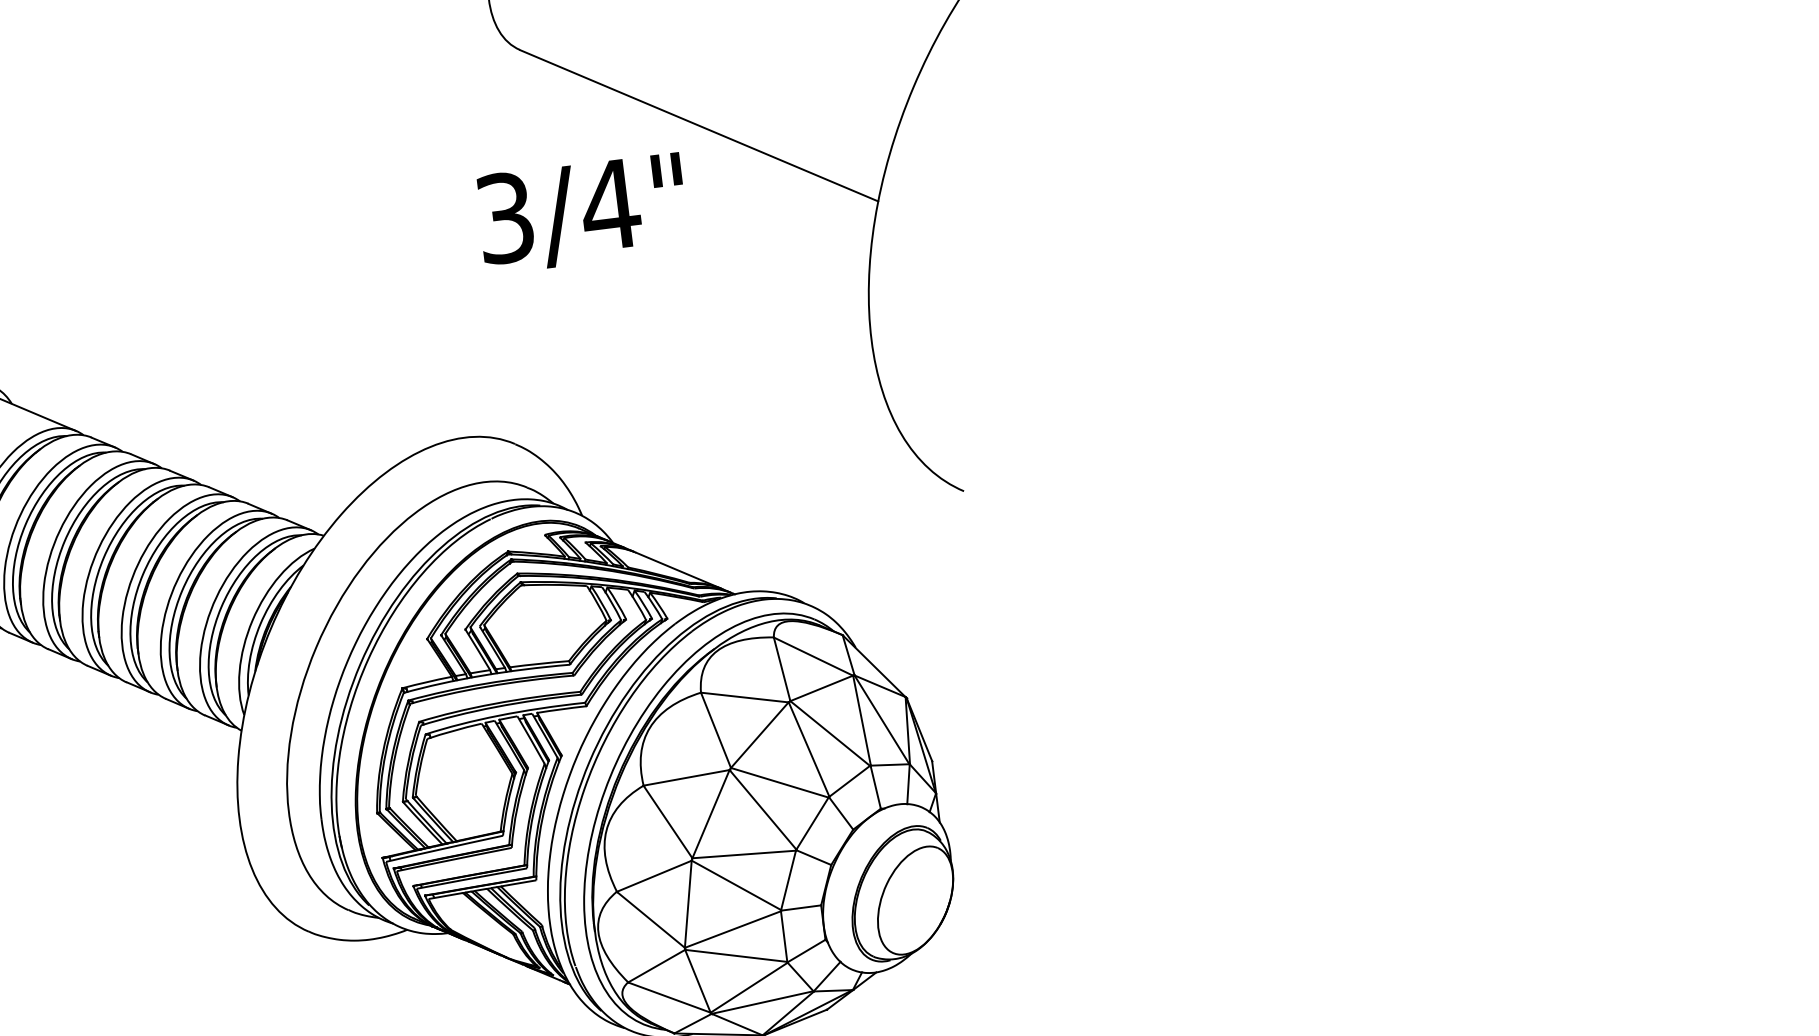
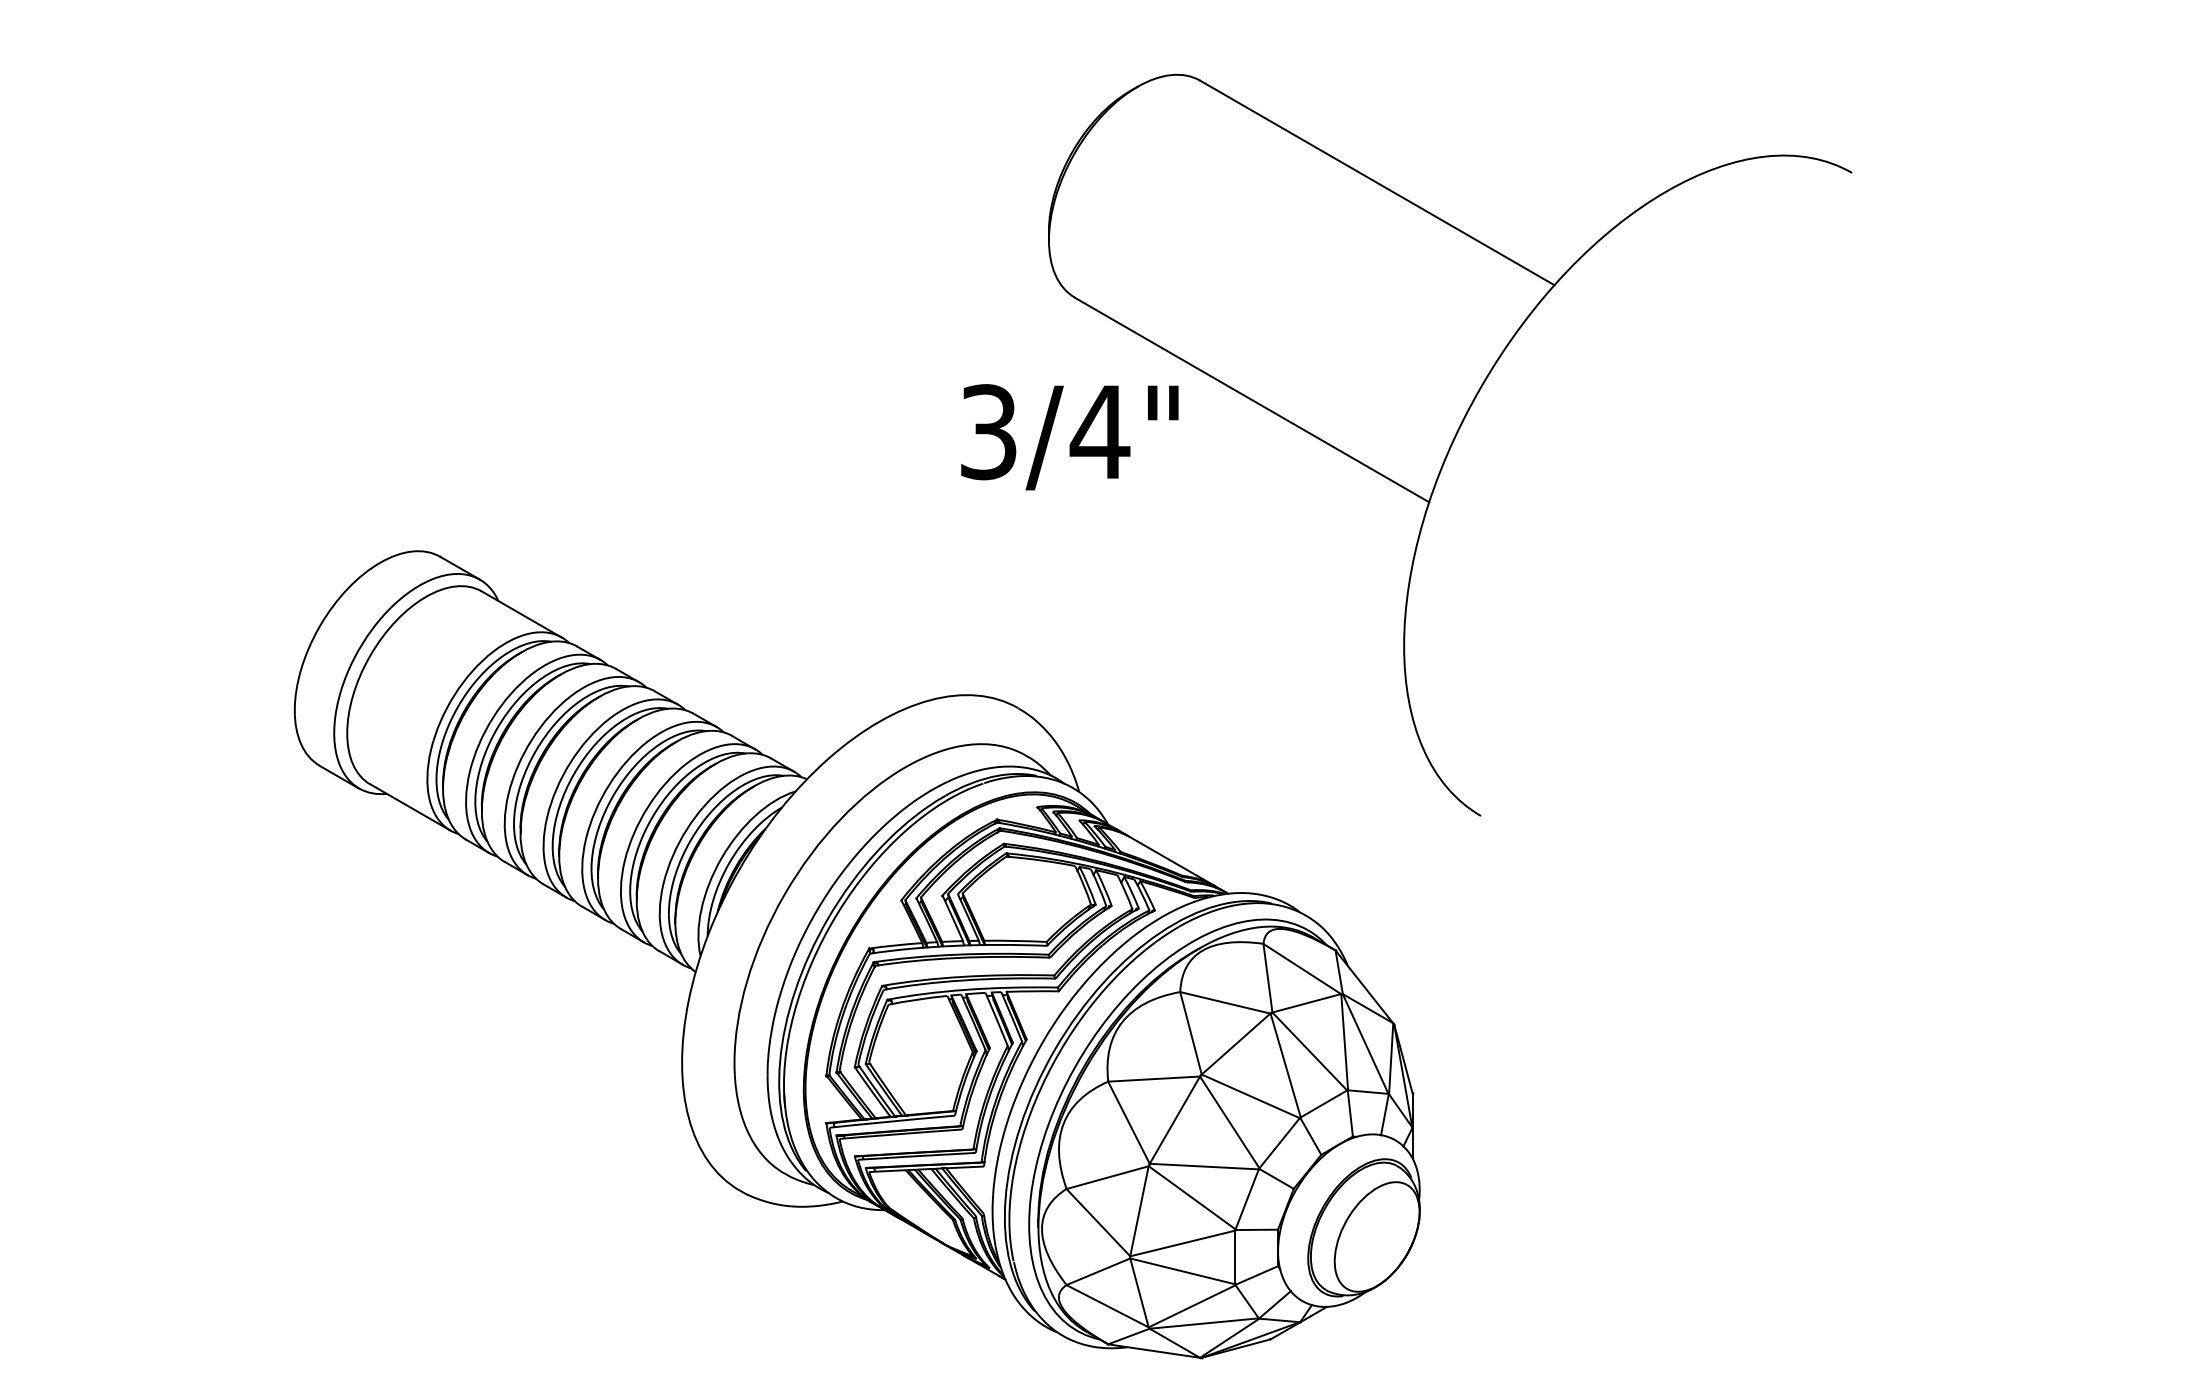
text: (582, 213) -> (1069, 437), moved

